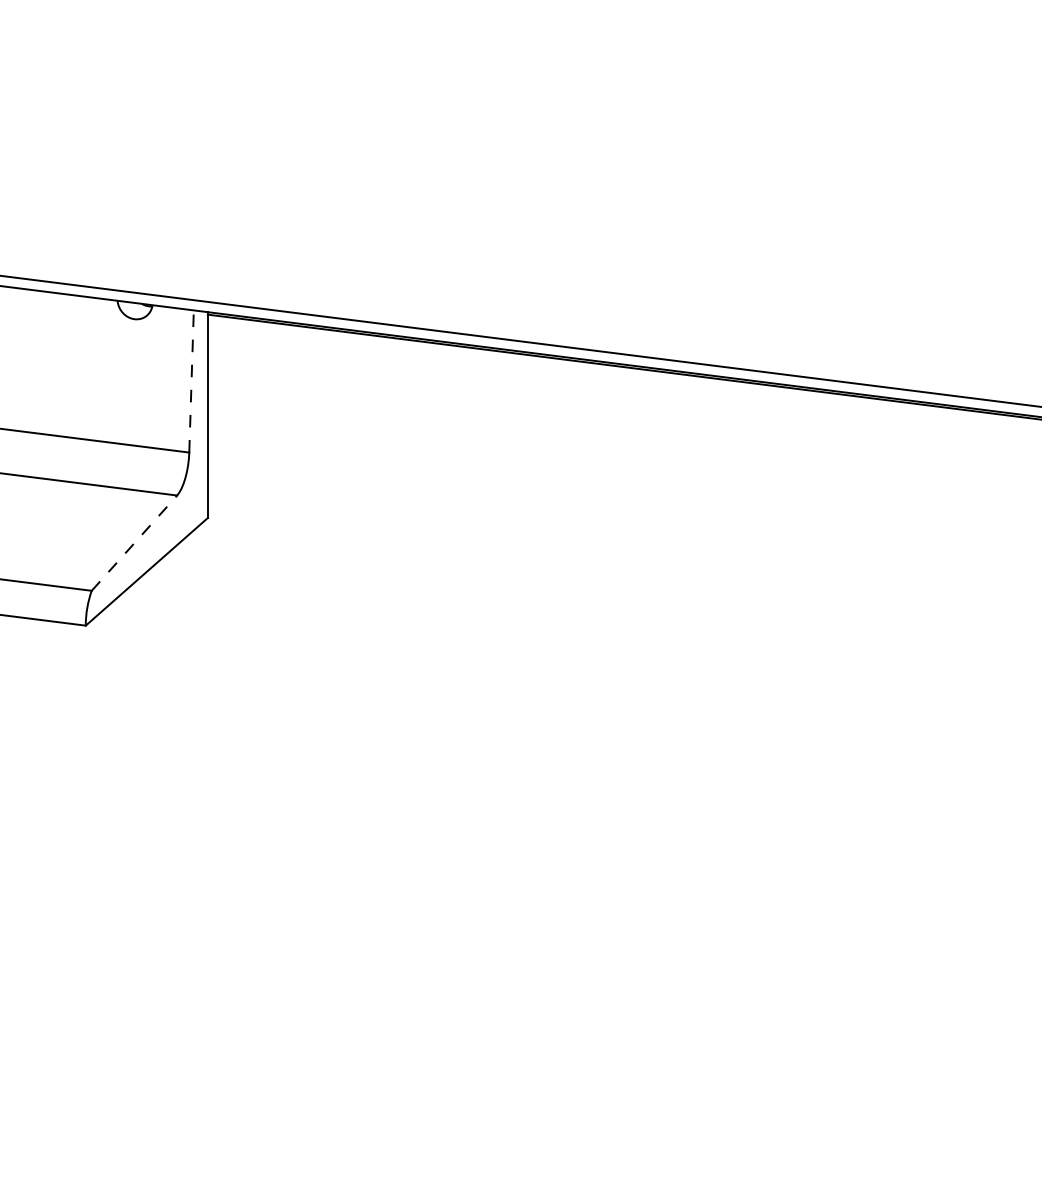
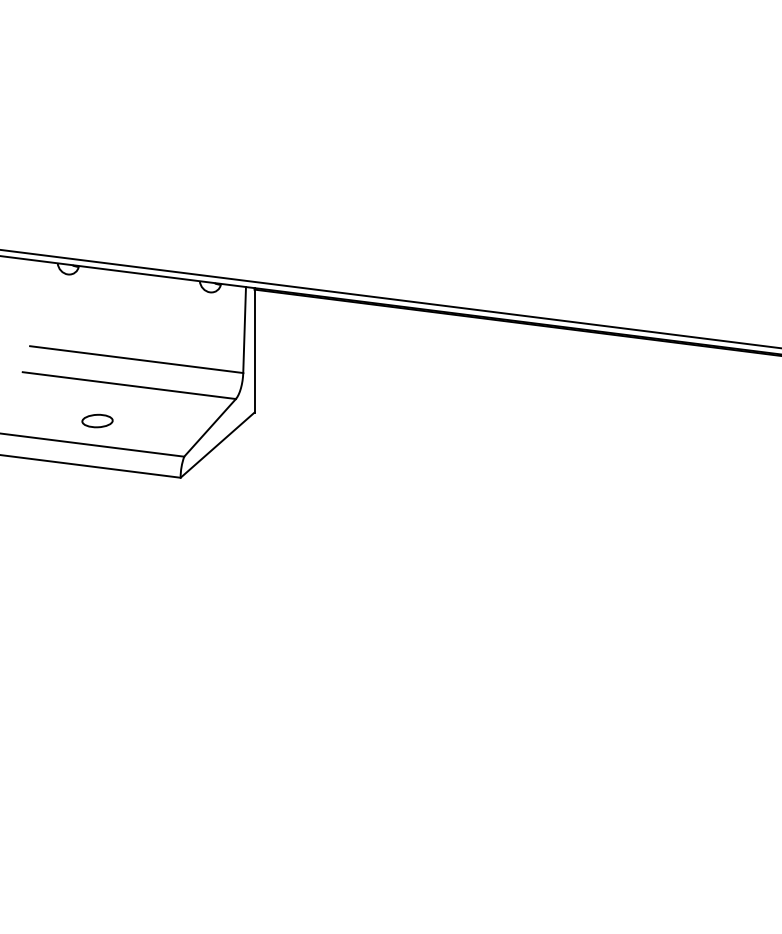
line: (191, 380) -> (244, 329), dashed -> solid
line: (135, 542) -> (210, 427), dashed -> solid

